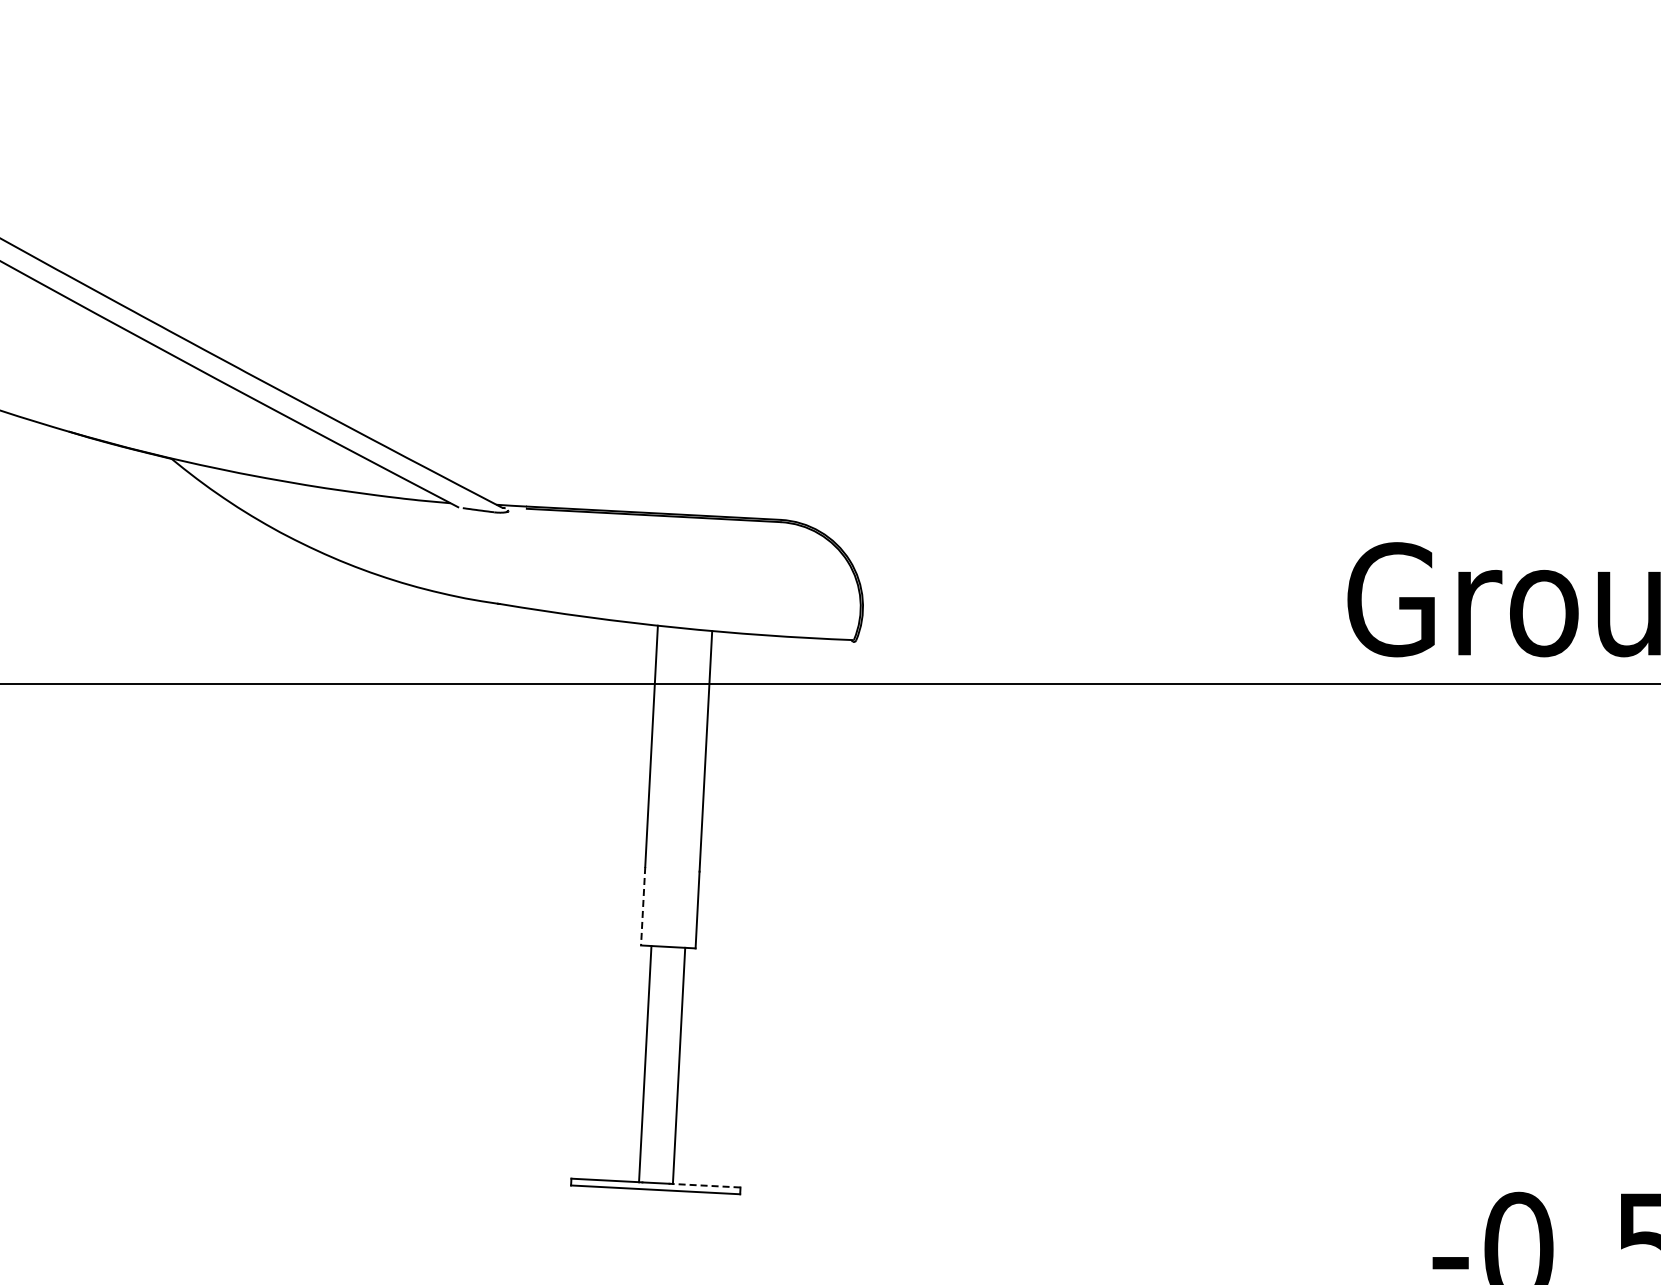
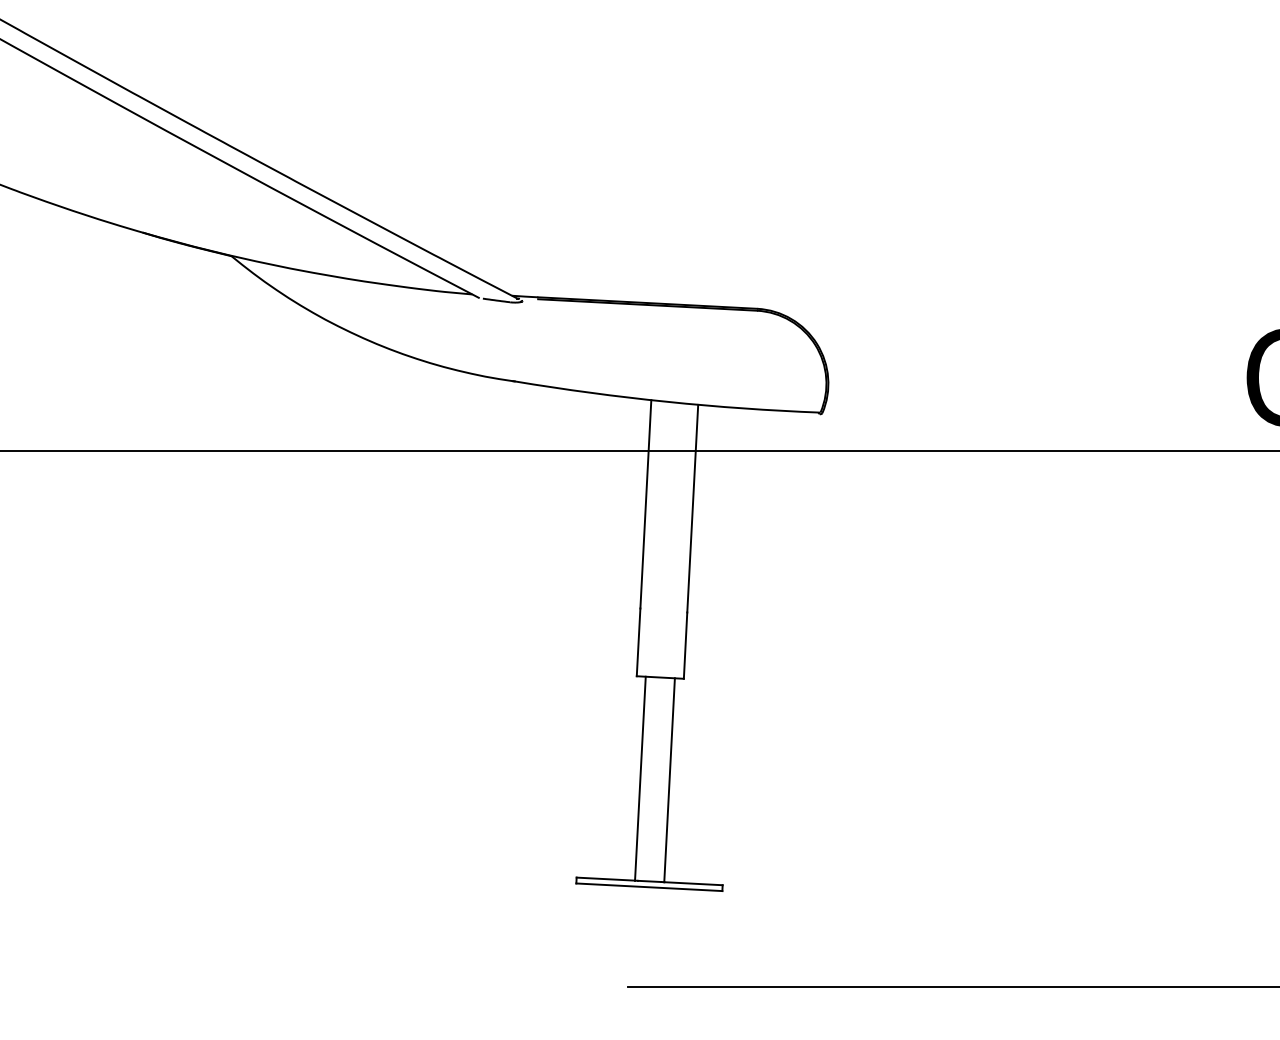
line: (643, 906) -> (638, 642), dashed -> solid
line: (706, 1185) -> (693, 883), dashed -> solid

